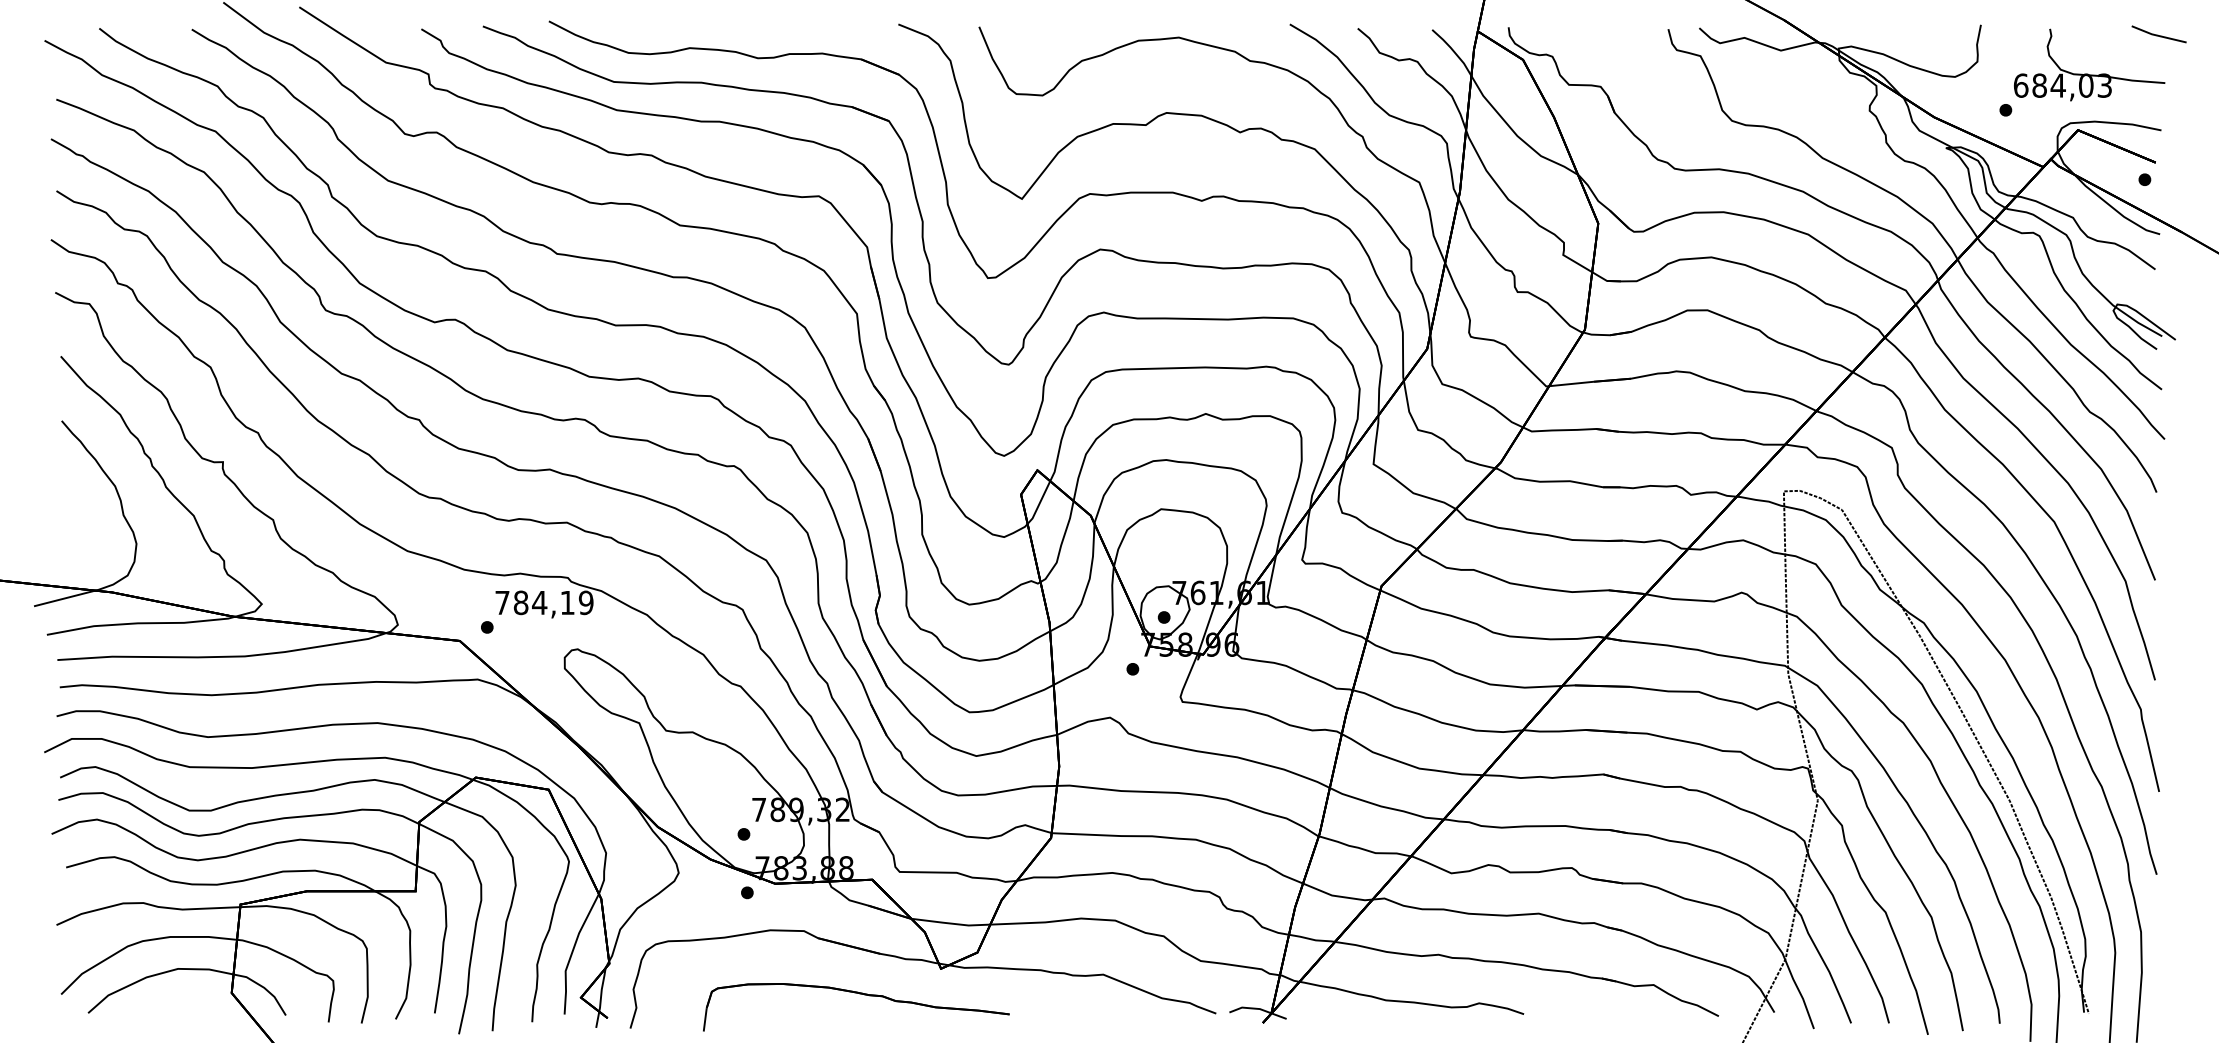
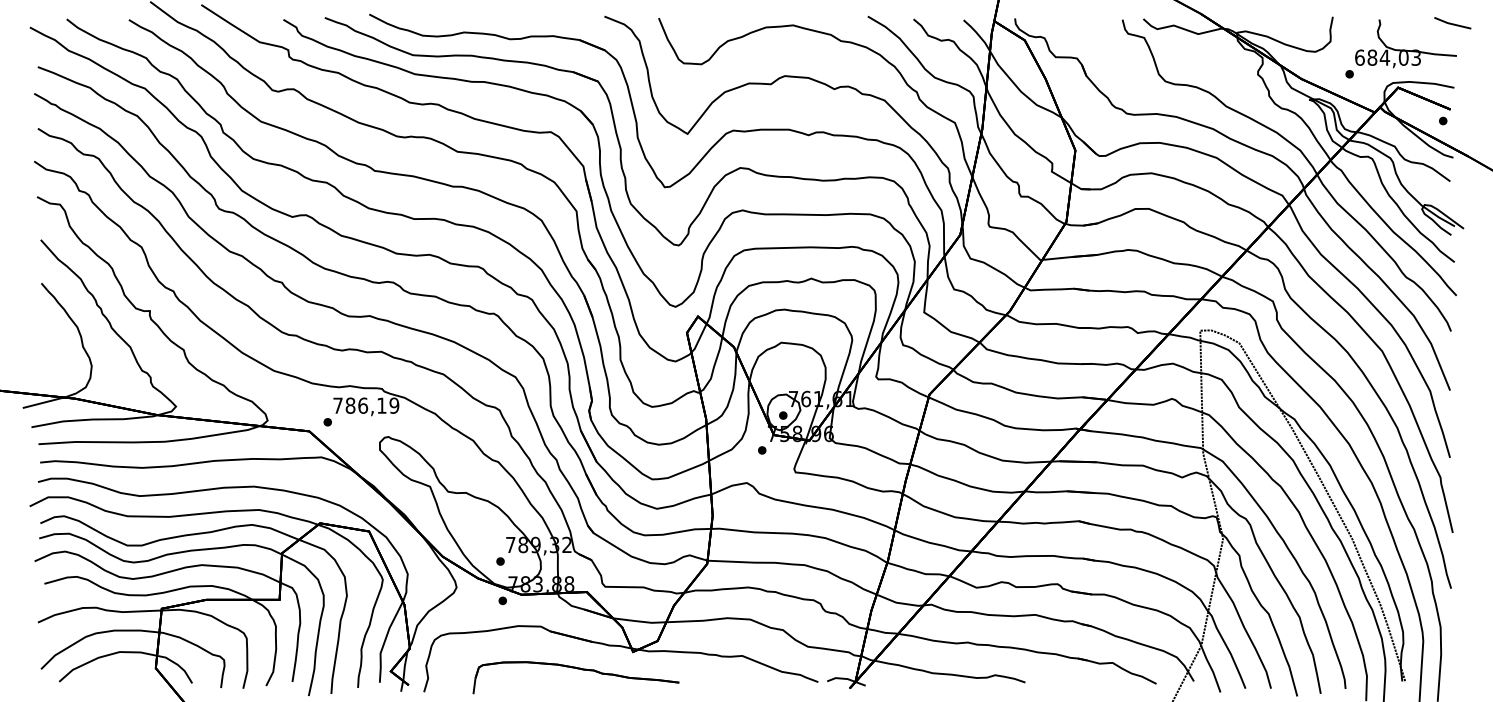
text: (538, 602) -> (362, 405), 784,19 -> 786,19

